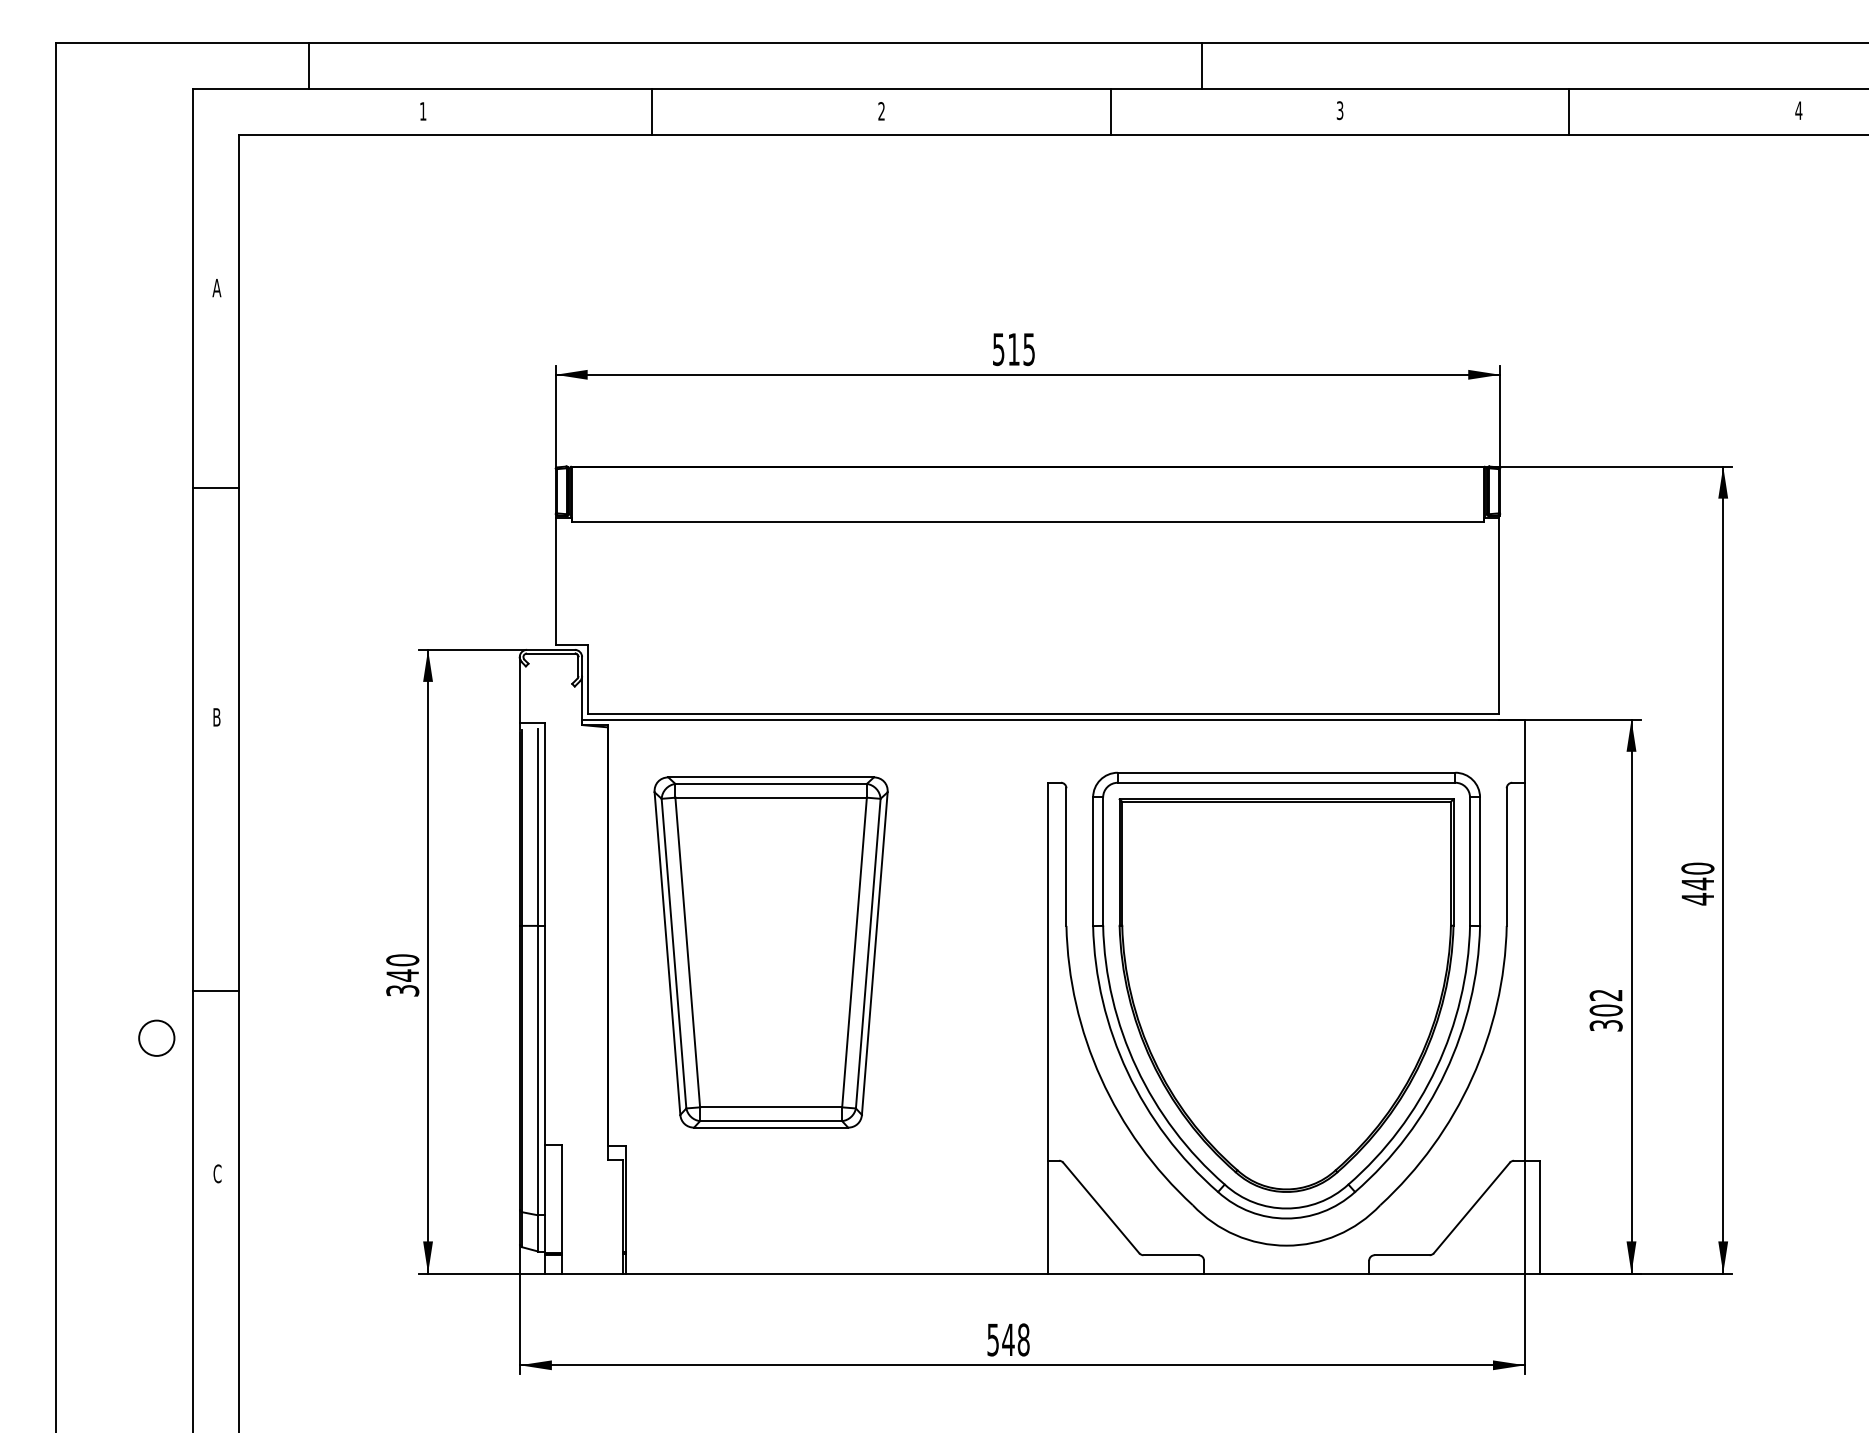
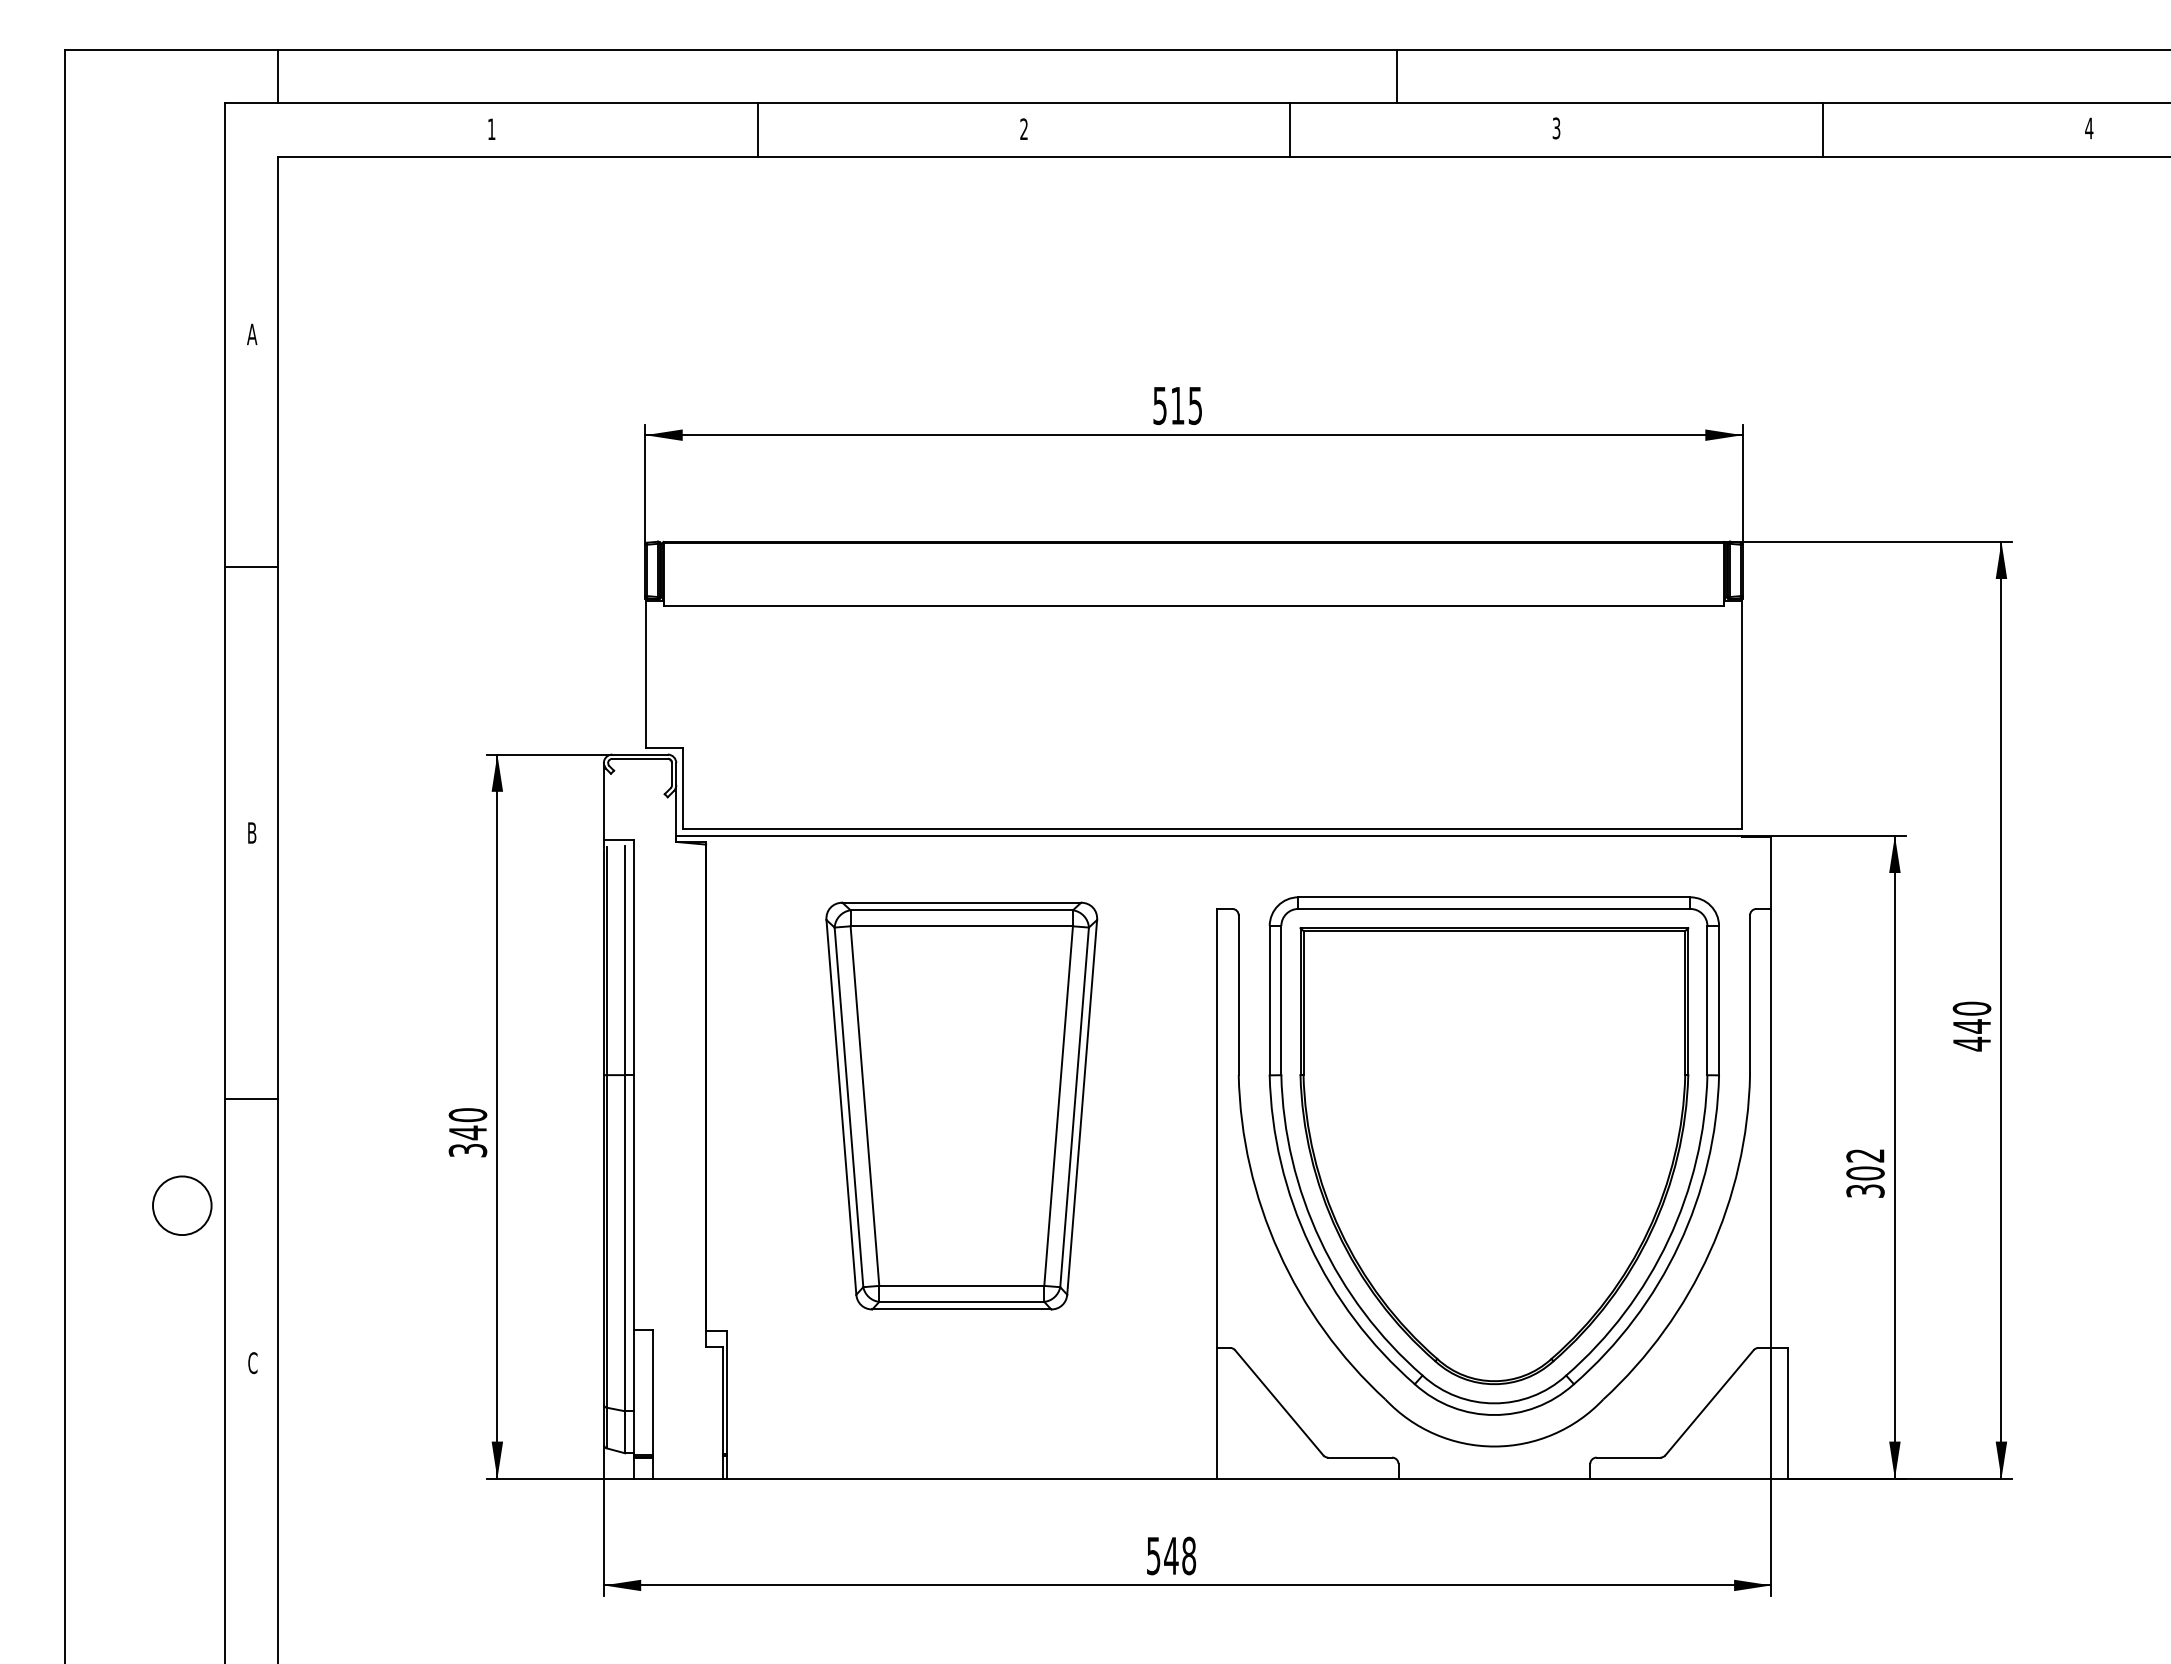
line: (309, 65) -> (278, 76), moved
part: (770, 952) -> (961, 1105), moved
line: (216, 991) -> (251, 1099), moved
circle: (156, 1038) -> (182, 1205), size x1.43

